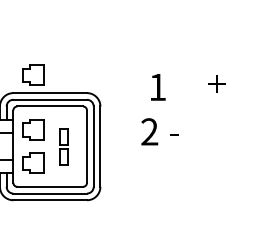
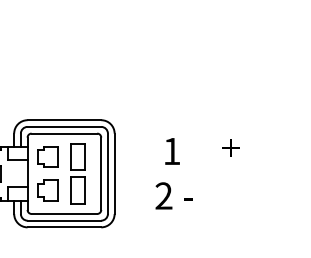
part: (33, 75) -> (47, 102), removed
text: (183, 109) -> (197, 173), moved
part: (63, 146) -> (77, 173), size x1.67

